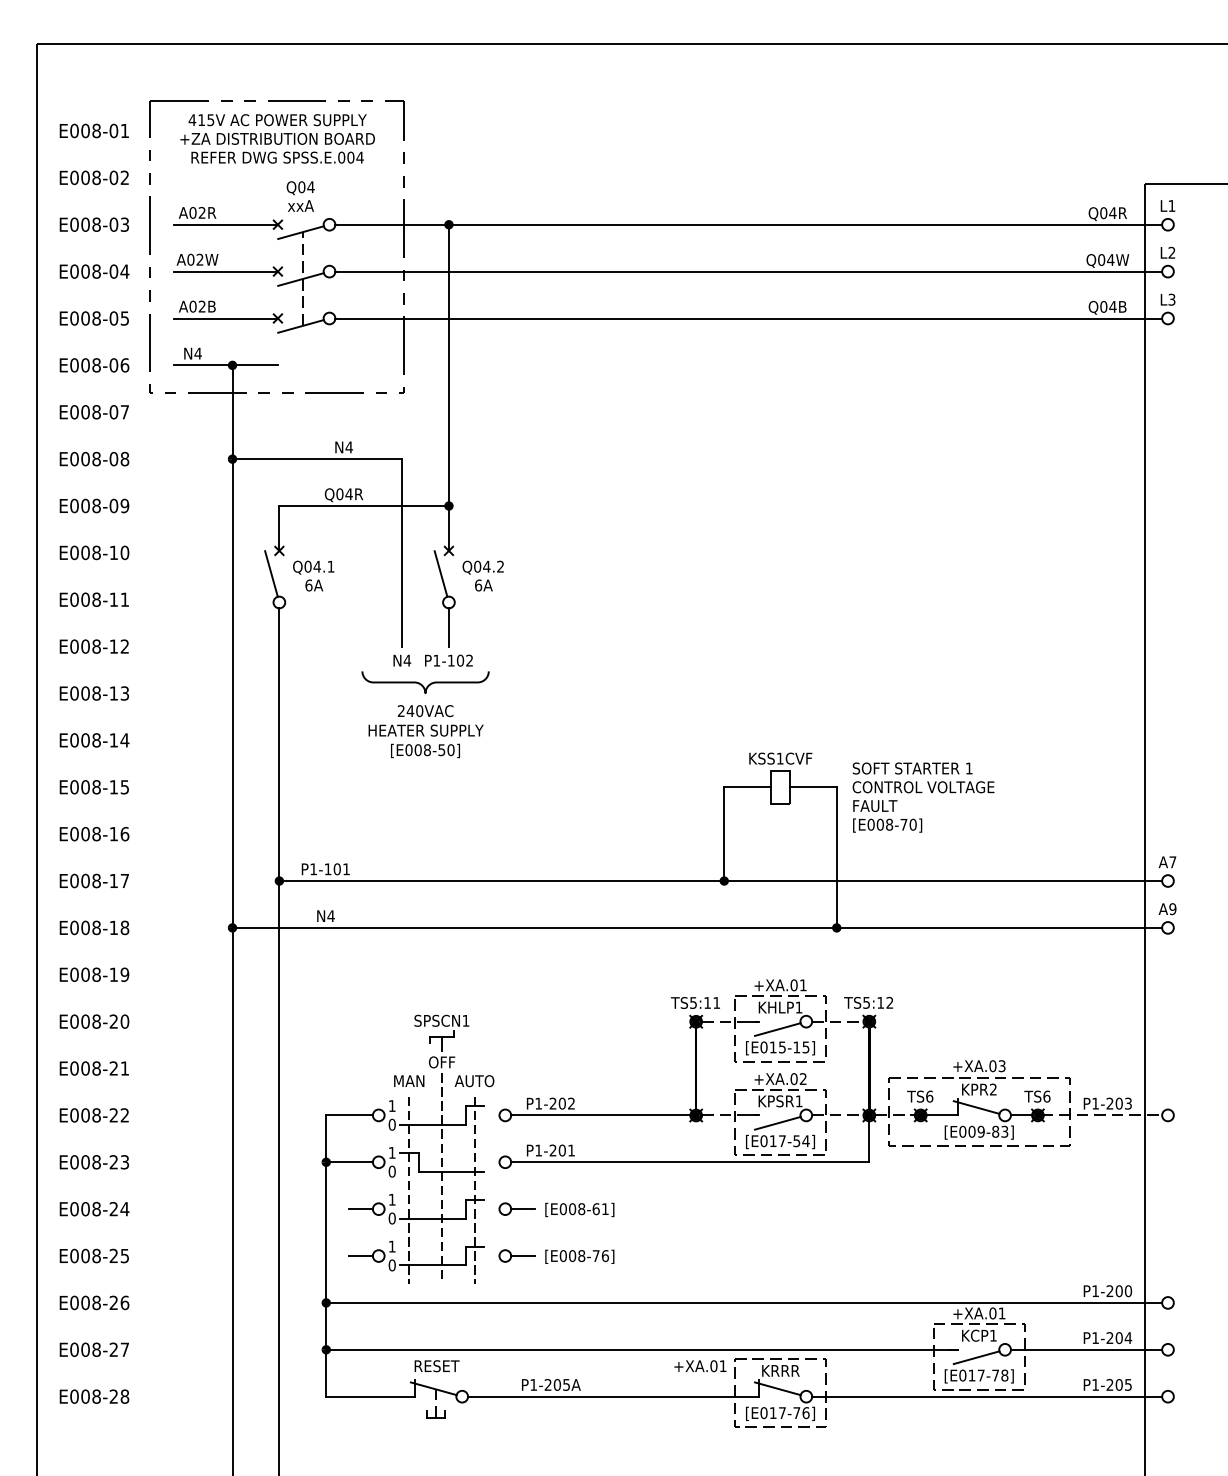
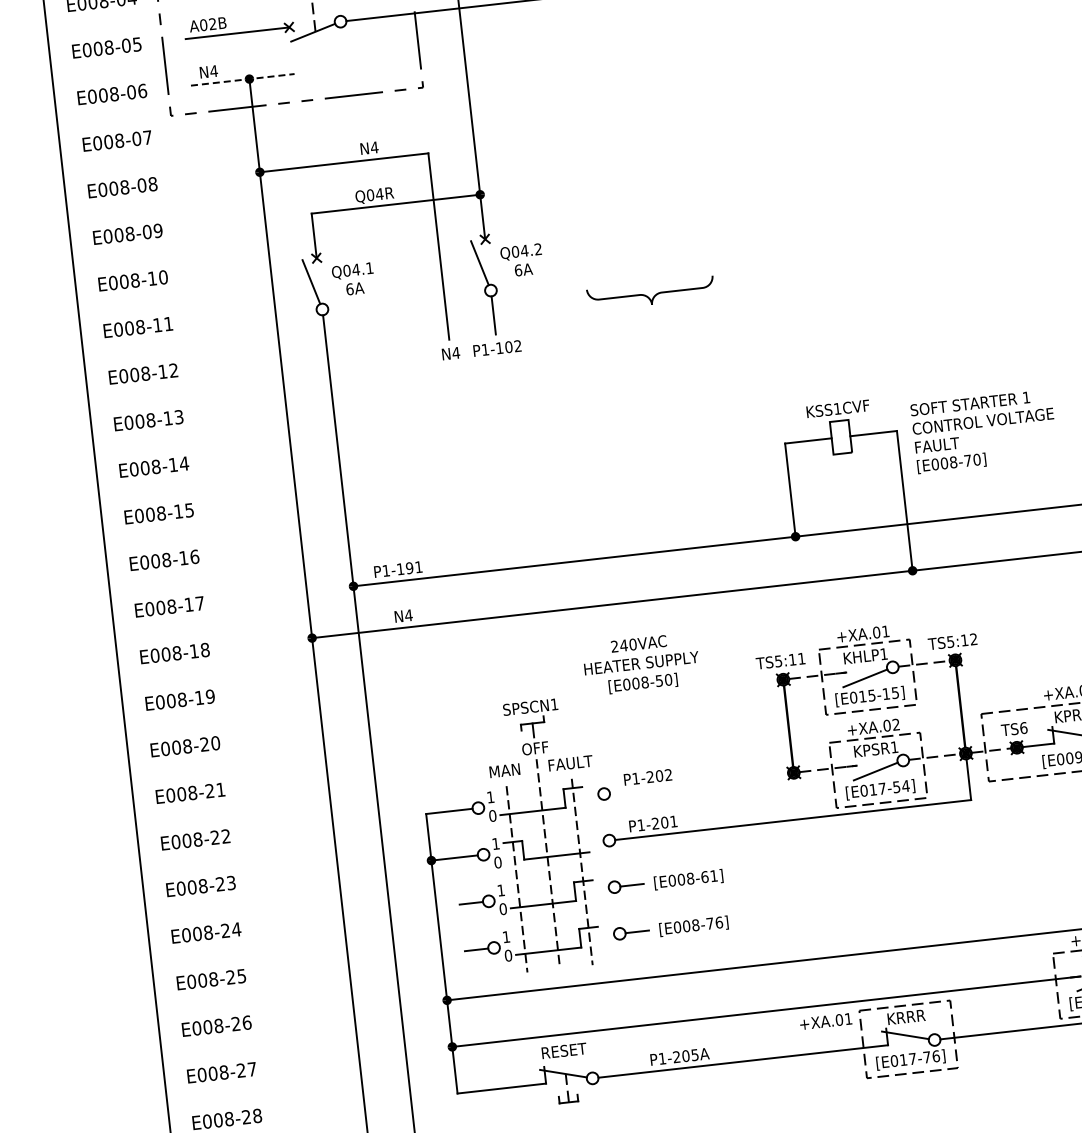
line: (226, 365) -> (243, 79), solid -> dashed
curve: (422, 684) -> (648, 296), moved
text: (425, 731) -> (641, 664), moved
text: (336, 869) -> (408, 568), P1-101 -> P1-191
text: (475, 1081) -> (570, 763), AUTO -> FAULT
line: (600, 1115) -> (698, 783), removed

